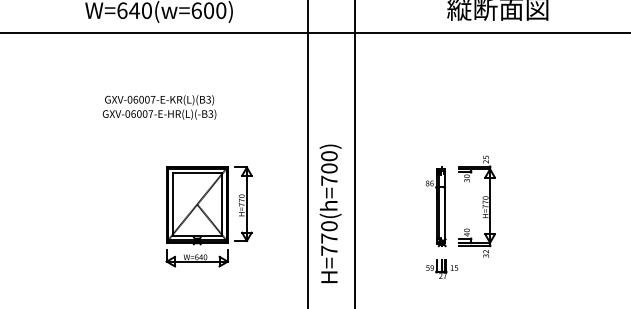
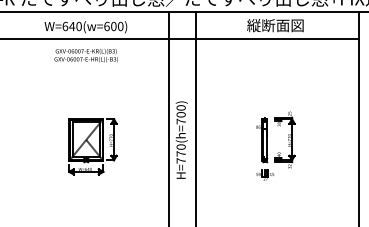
text: (158, 107) -> (85, 55), moved
part: (208, 216) -> (92, 146), moved
part: (465, 228) -> (278, 152), moved

